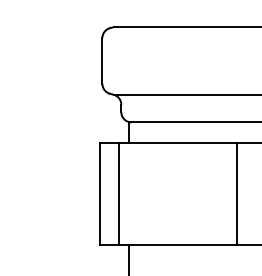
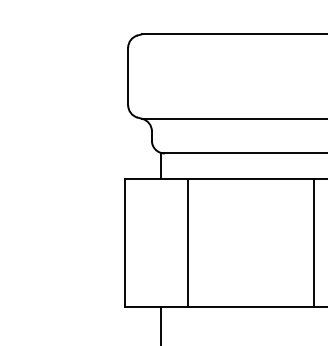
line: (118, 194) -> (187, 243), moved
line: (236, 194) -> (313, 243), moved

